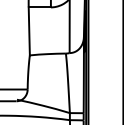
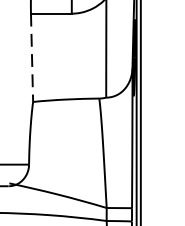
line: (29, 31) -> (32, 57), solid -> dashed

